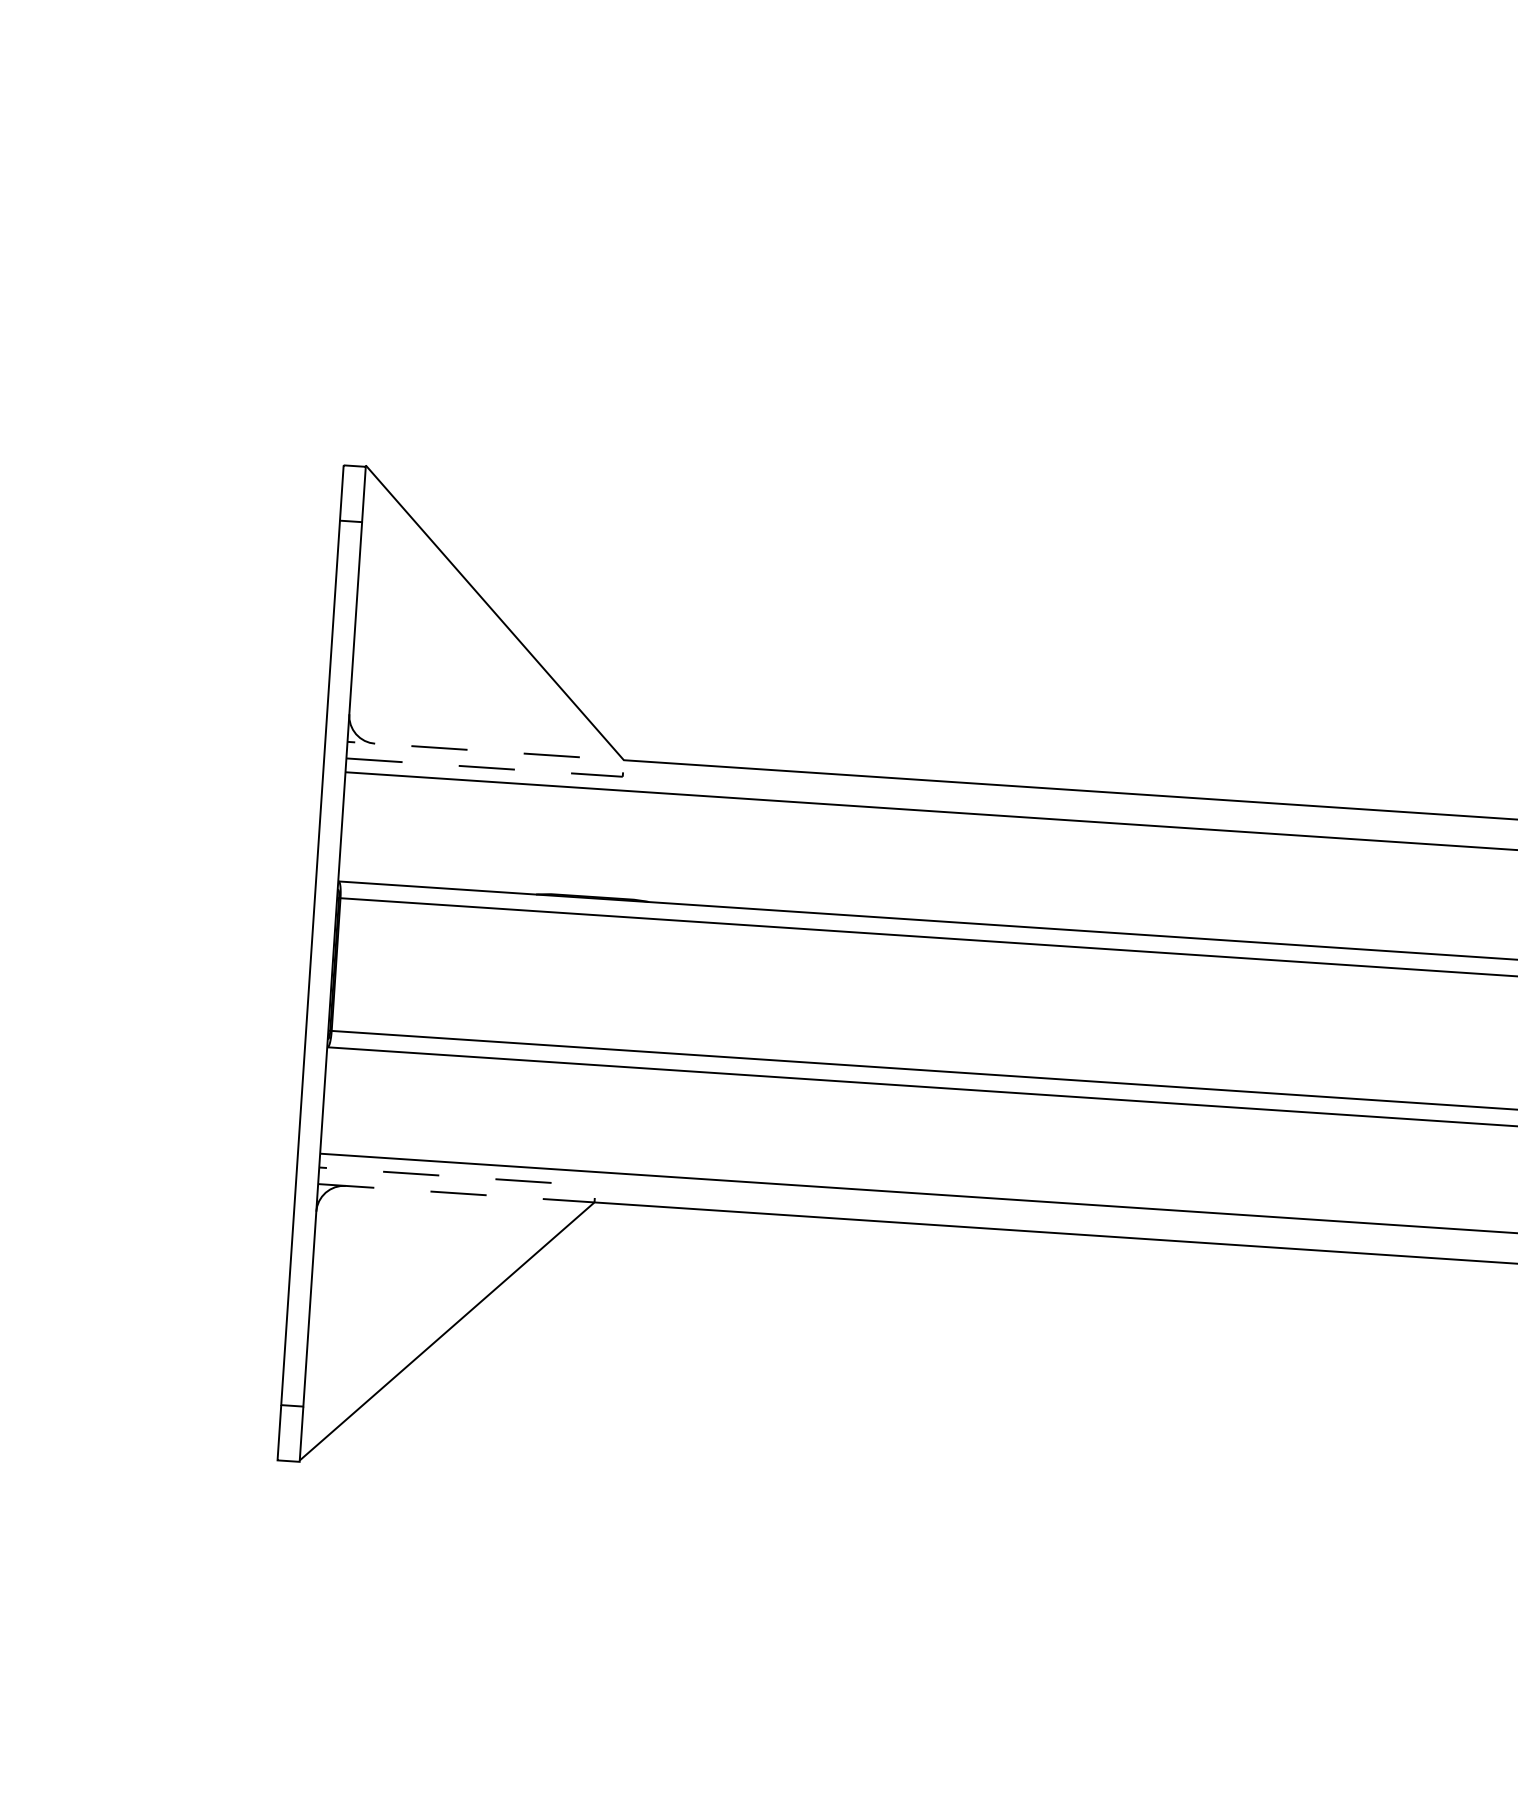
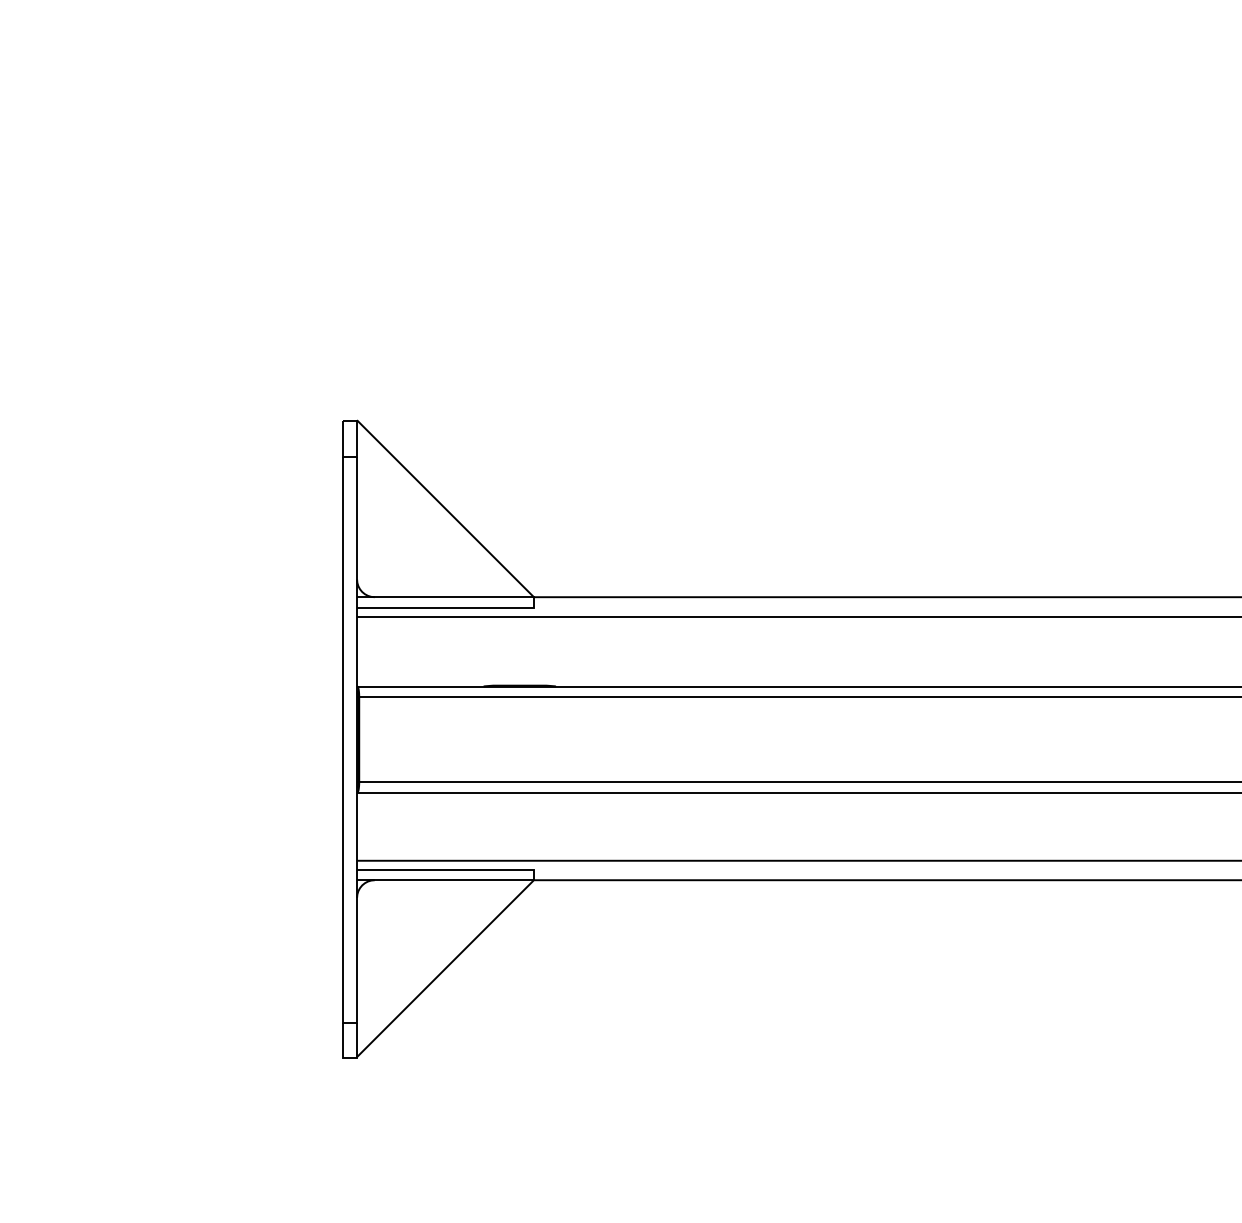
line: (622, 768) -> (533, 602), dashed -> solid
line: (594, 1193) -> (533, 874), dashed -> solid

